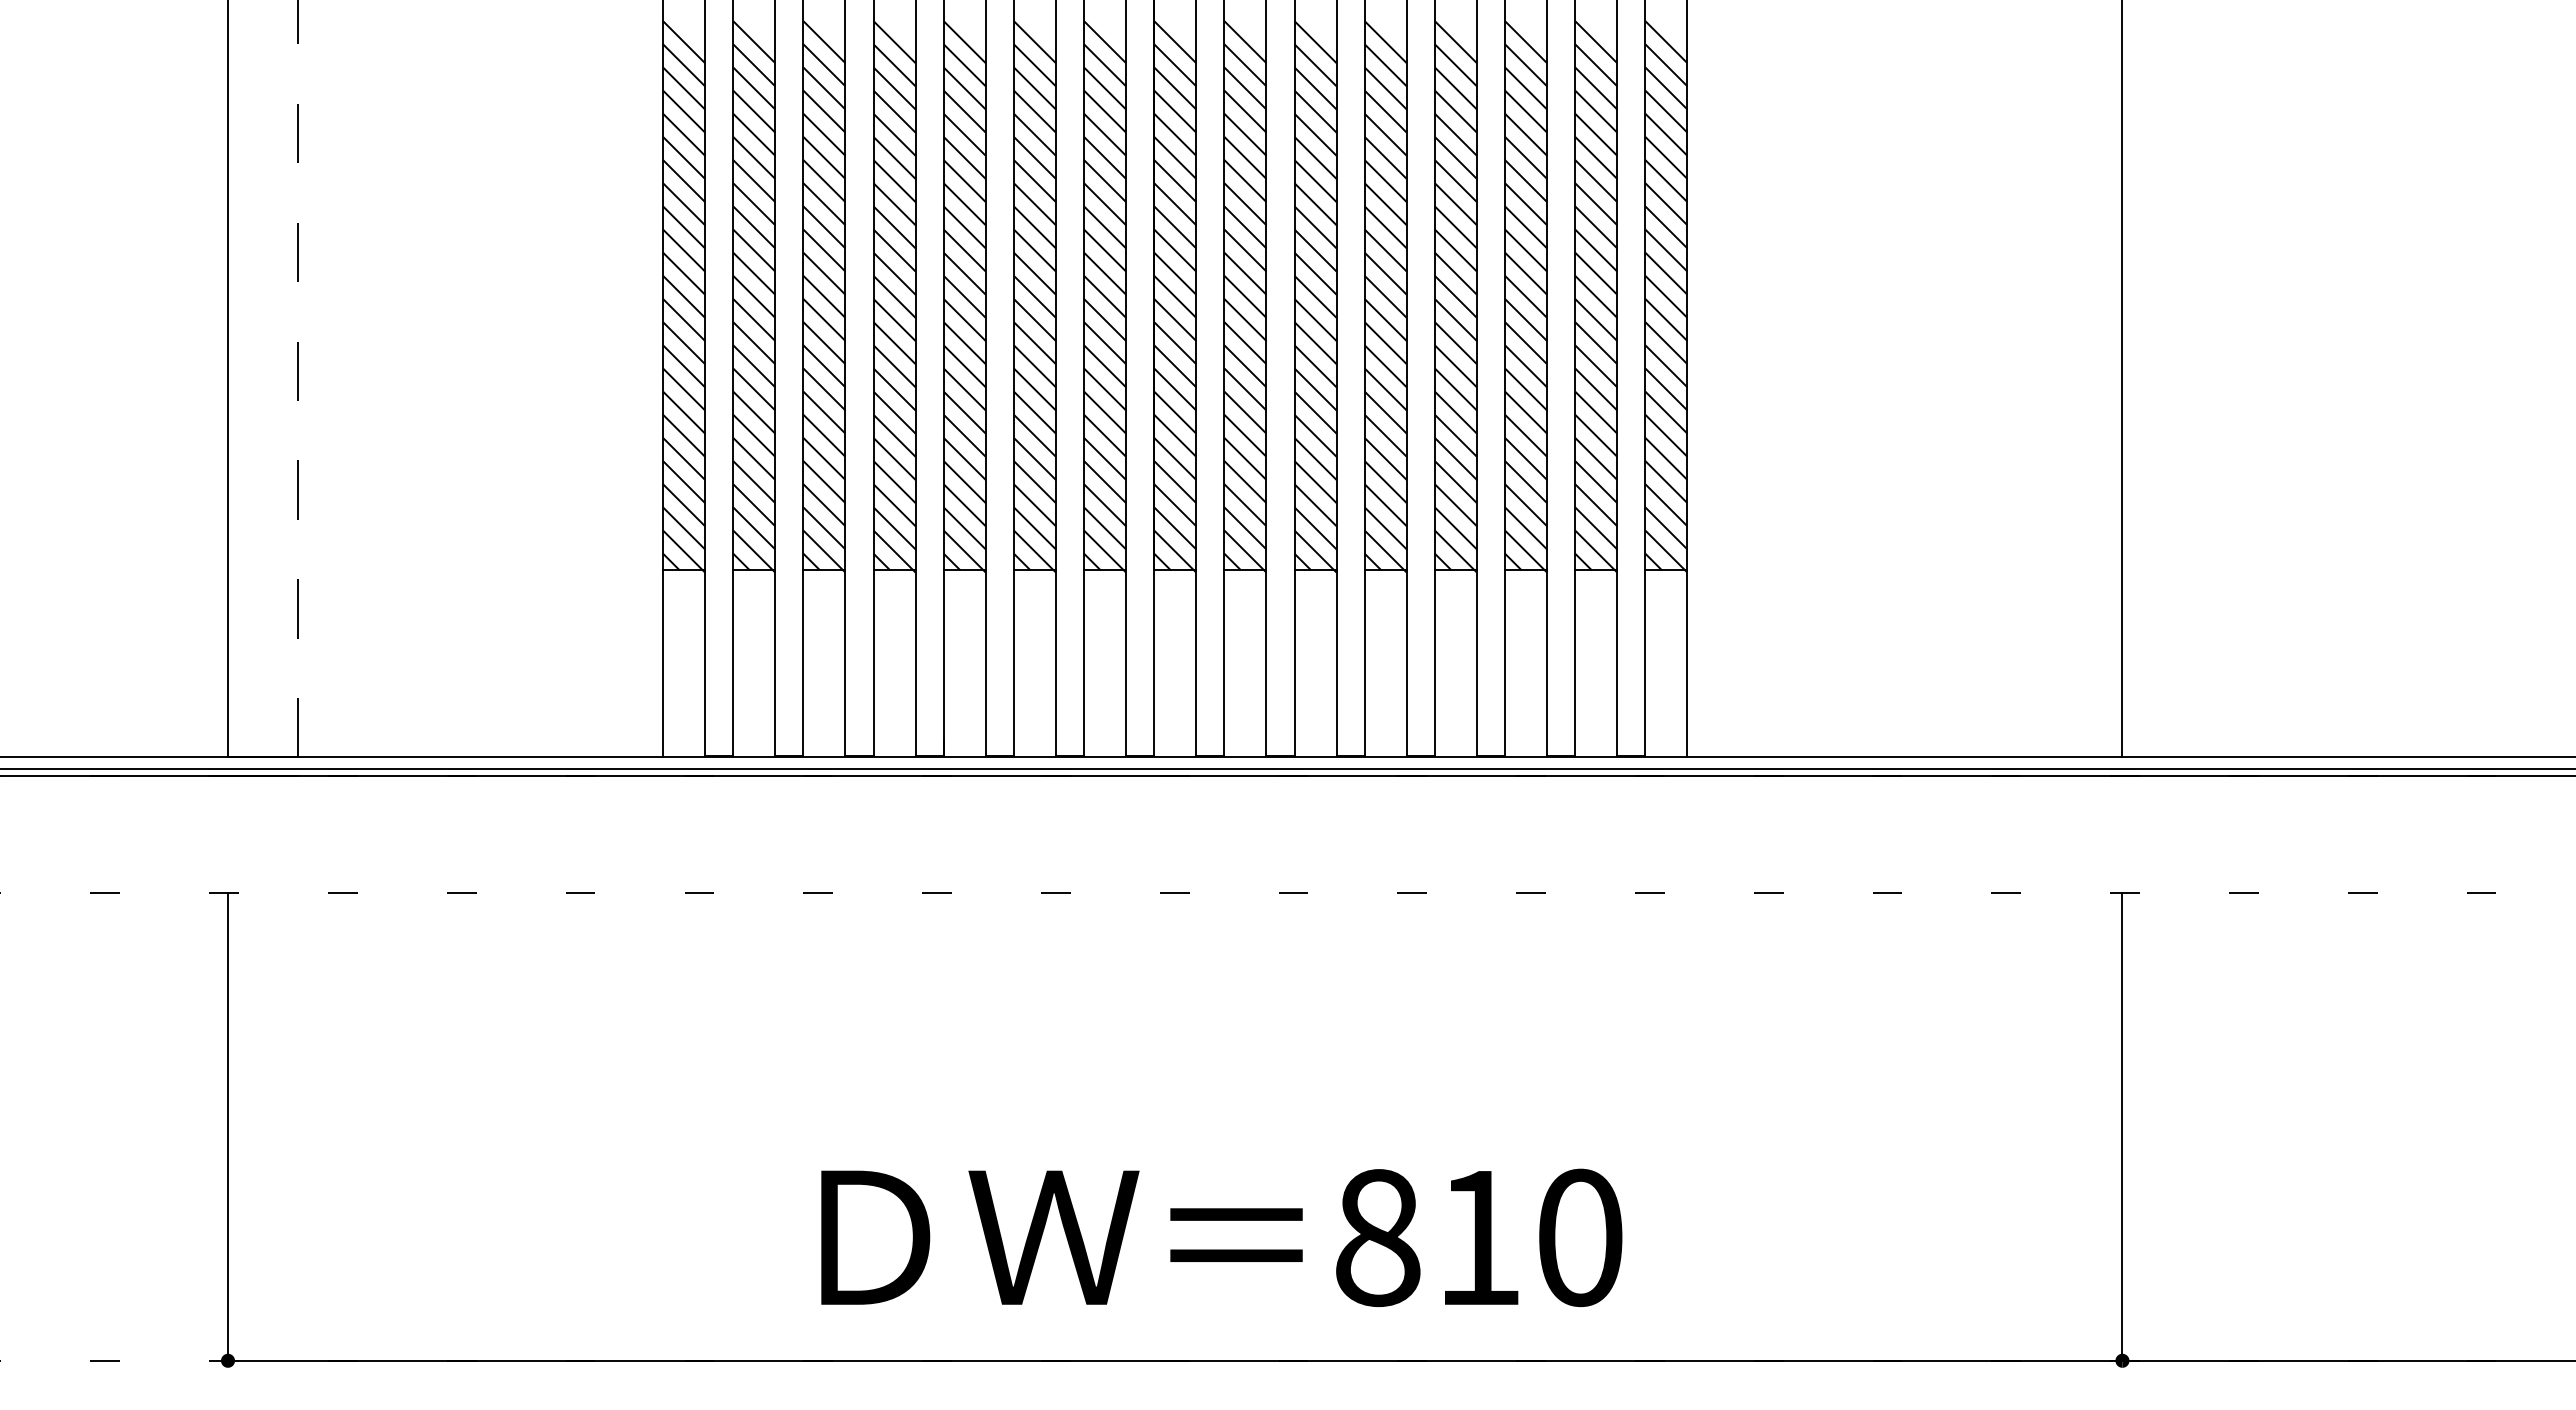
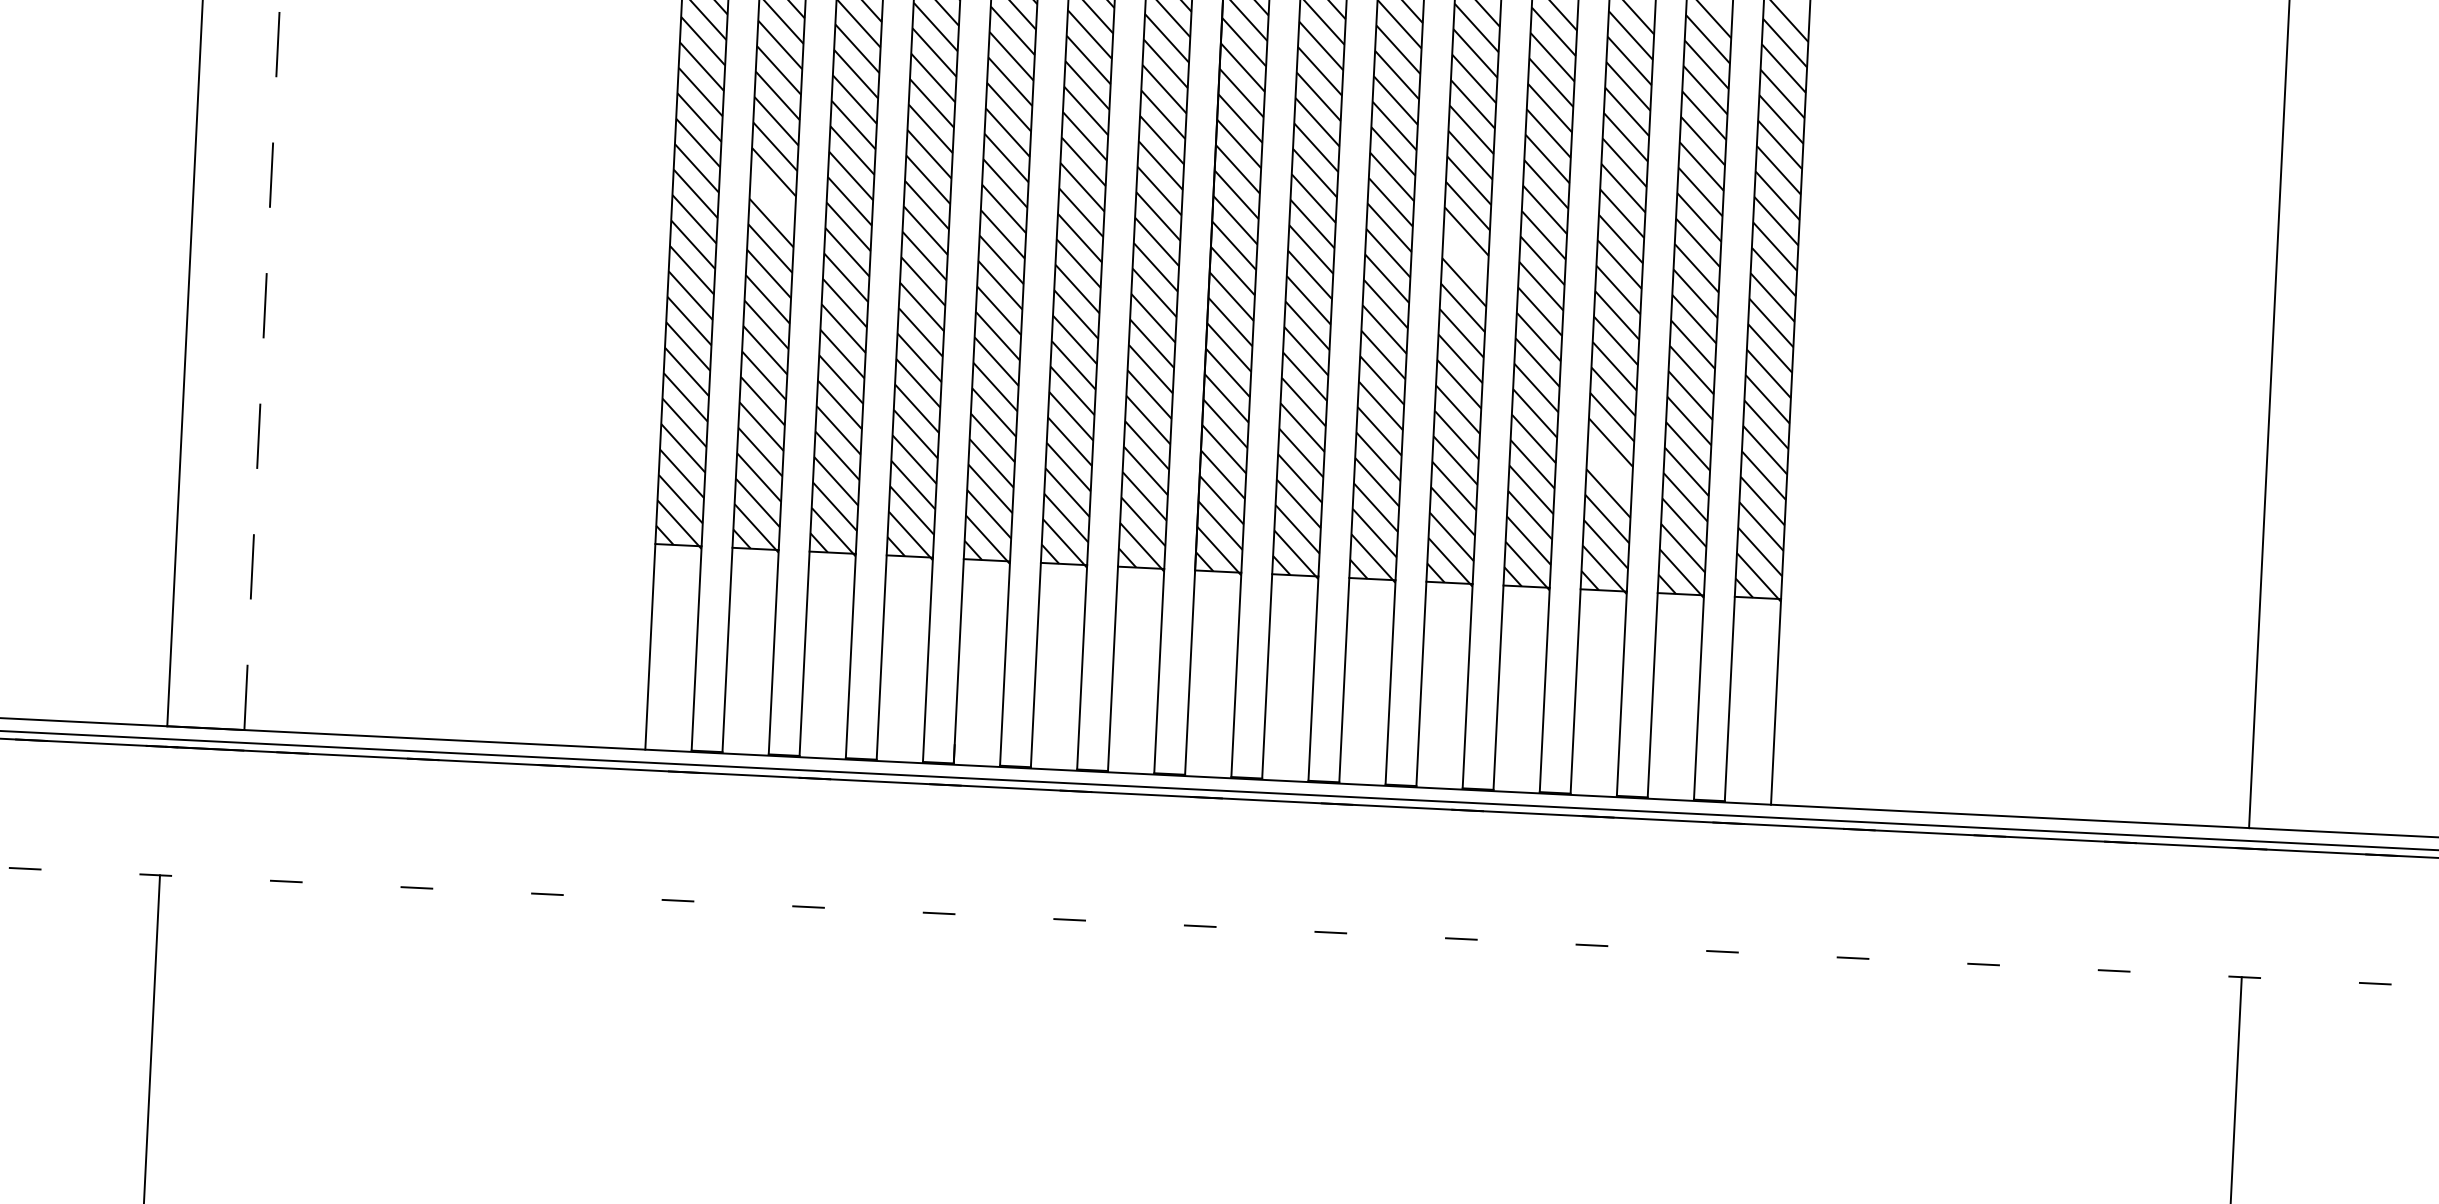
line: (754, 250) -> (773, 197), removed
line: (1385, 273) -> (1465, 256), removed
line: (1526, 458) -> (1610, 467), removed

